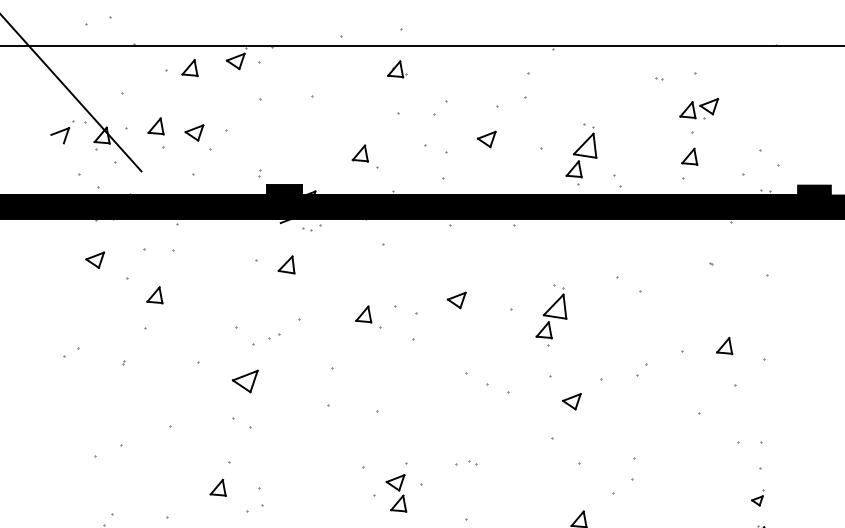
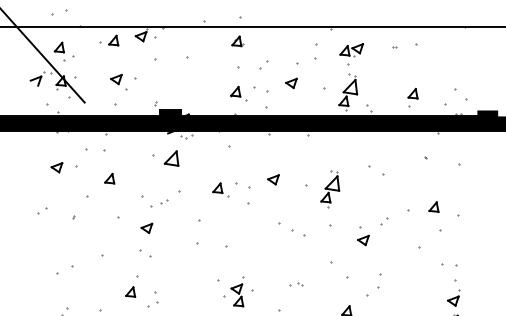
part: (698, 116) -> (351, 54), moved
part: (156, 132) -> (59, 51), moved
part: (364, 156) -> (238, 93), moved
part: (94, 259) -> (56, 167), moved
part: (286, 264) -> (171, 158), size x1.43
part: (154, 294) -> (109, 178), moved
part: (244, 381) -> (146, 228), size x0.71
part: (571, 401) -> (363, 240), moved
part: (466, 463) -> (296, 284), moved
part: (757, 496) -> (453, 297), size x1.67

